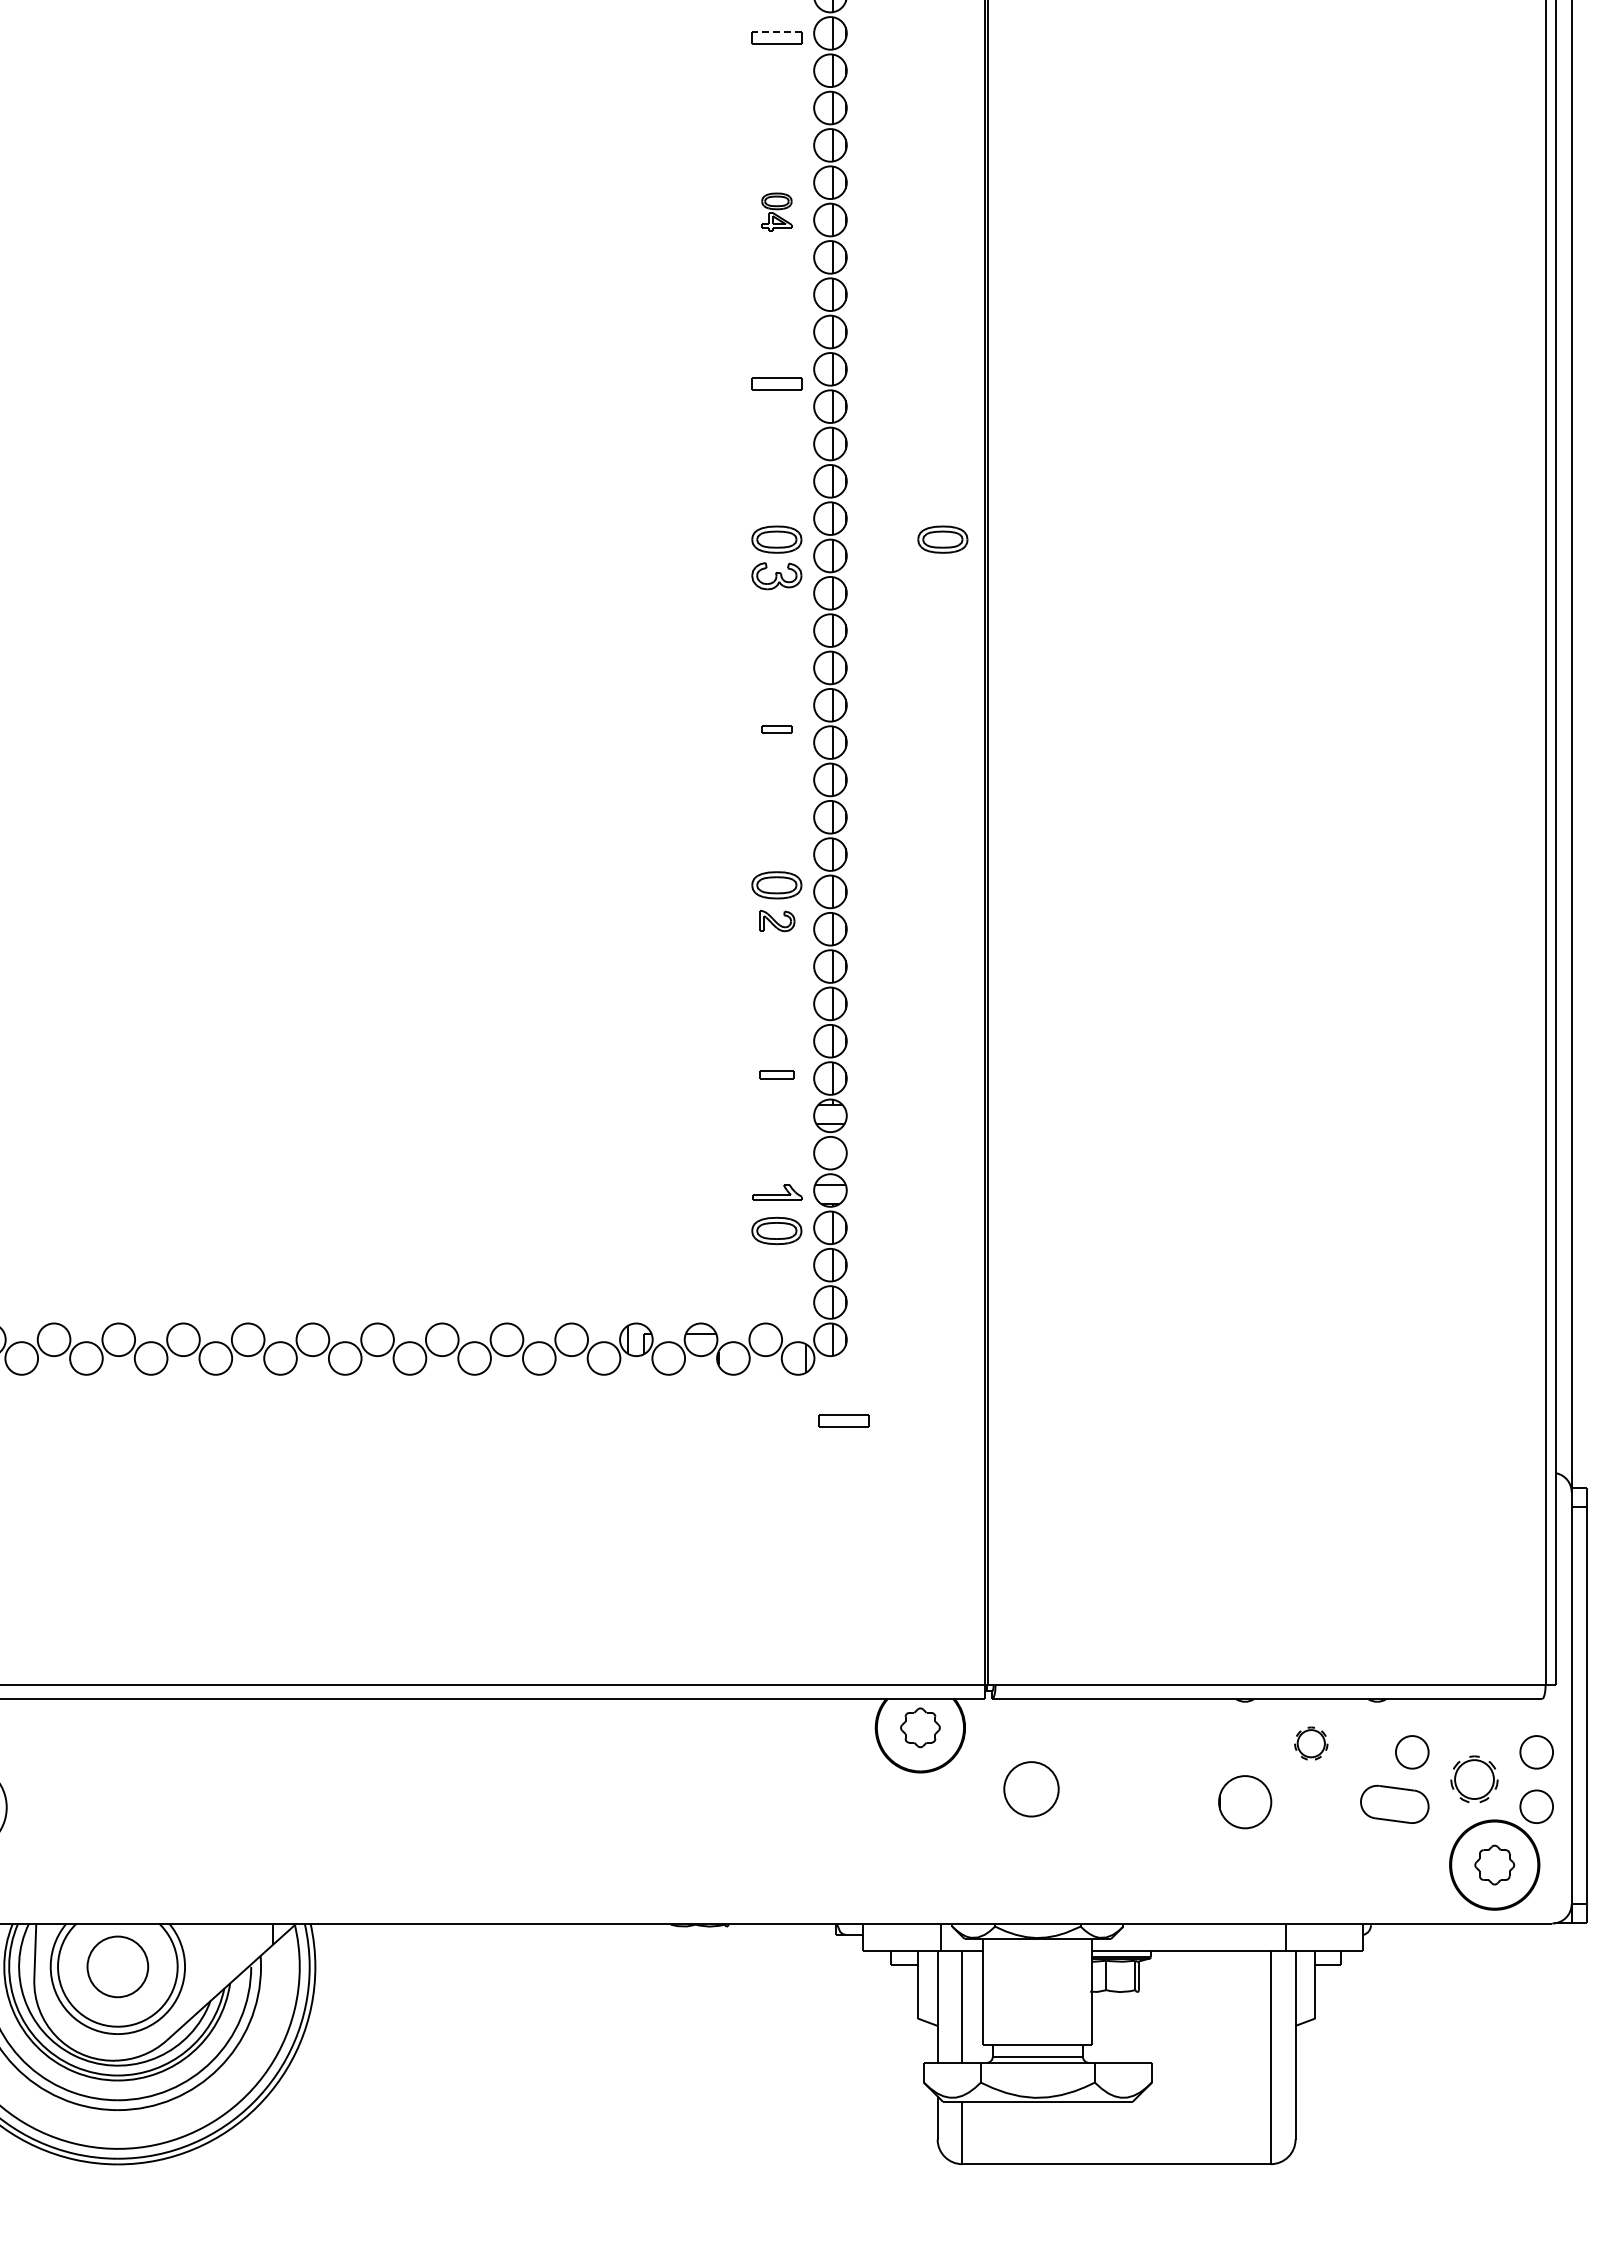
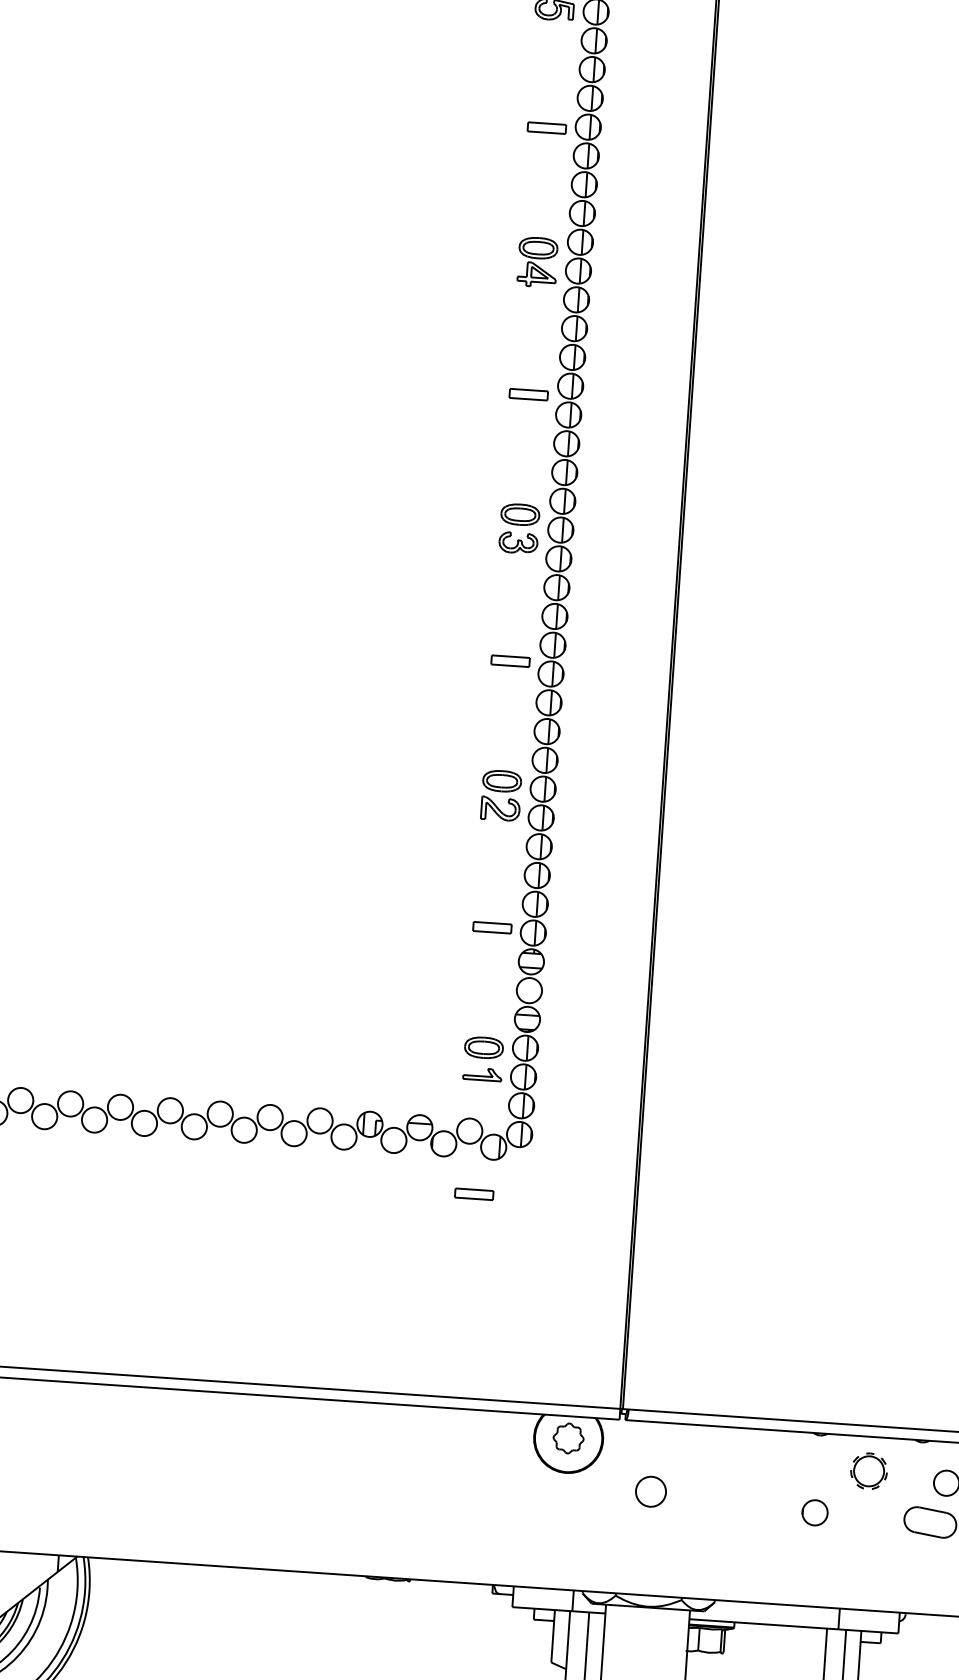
line: (777, 32) -> (547, 123), dashed -> solid
part: (776, 212) -> (537, 262), size x1.67
part: (942, 539) -> (648, 523), removed
part: (776, 729) -> (510, 661), size x1.67
part: (777, 920) -> (500, 808), size x1.43
part: (776, 1074) -> (491, 927), size x1.43
part: (777, 1192) -> (482, 1074), moved
part: (843, 1420) -> (473, 1193), moved
part: (1311, 1743) -> (869, 1471), size x1.43
part: (1031, 1789) -> (650, 1491), size x0.71
part: (1244, 1801) -> (814, 1512), size x0.62

